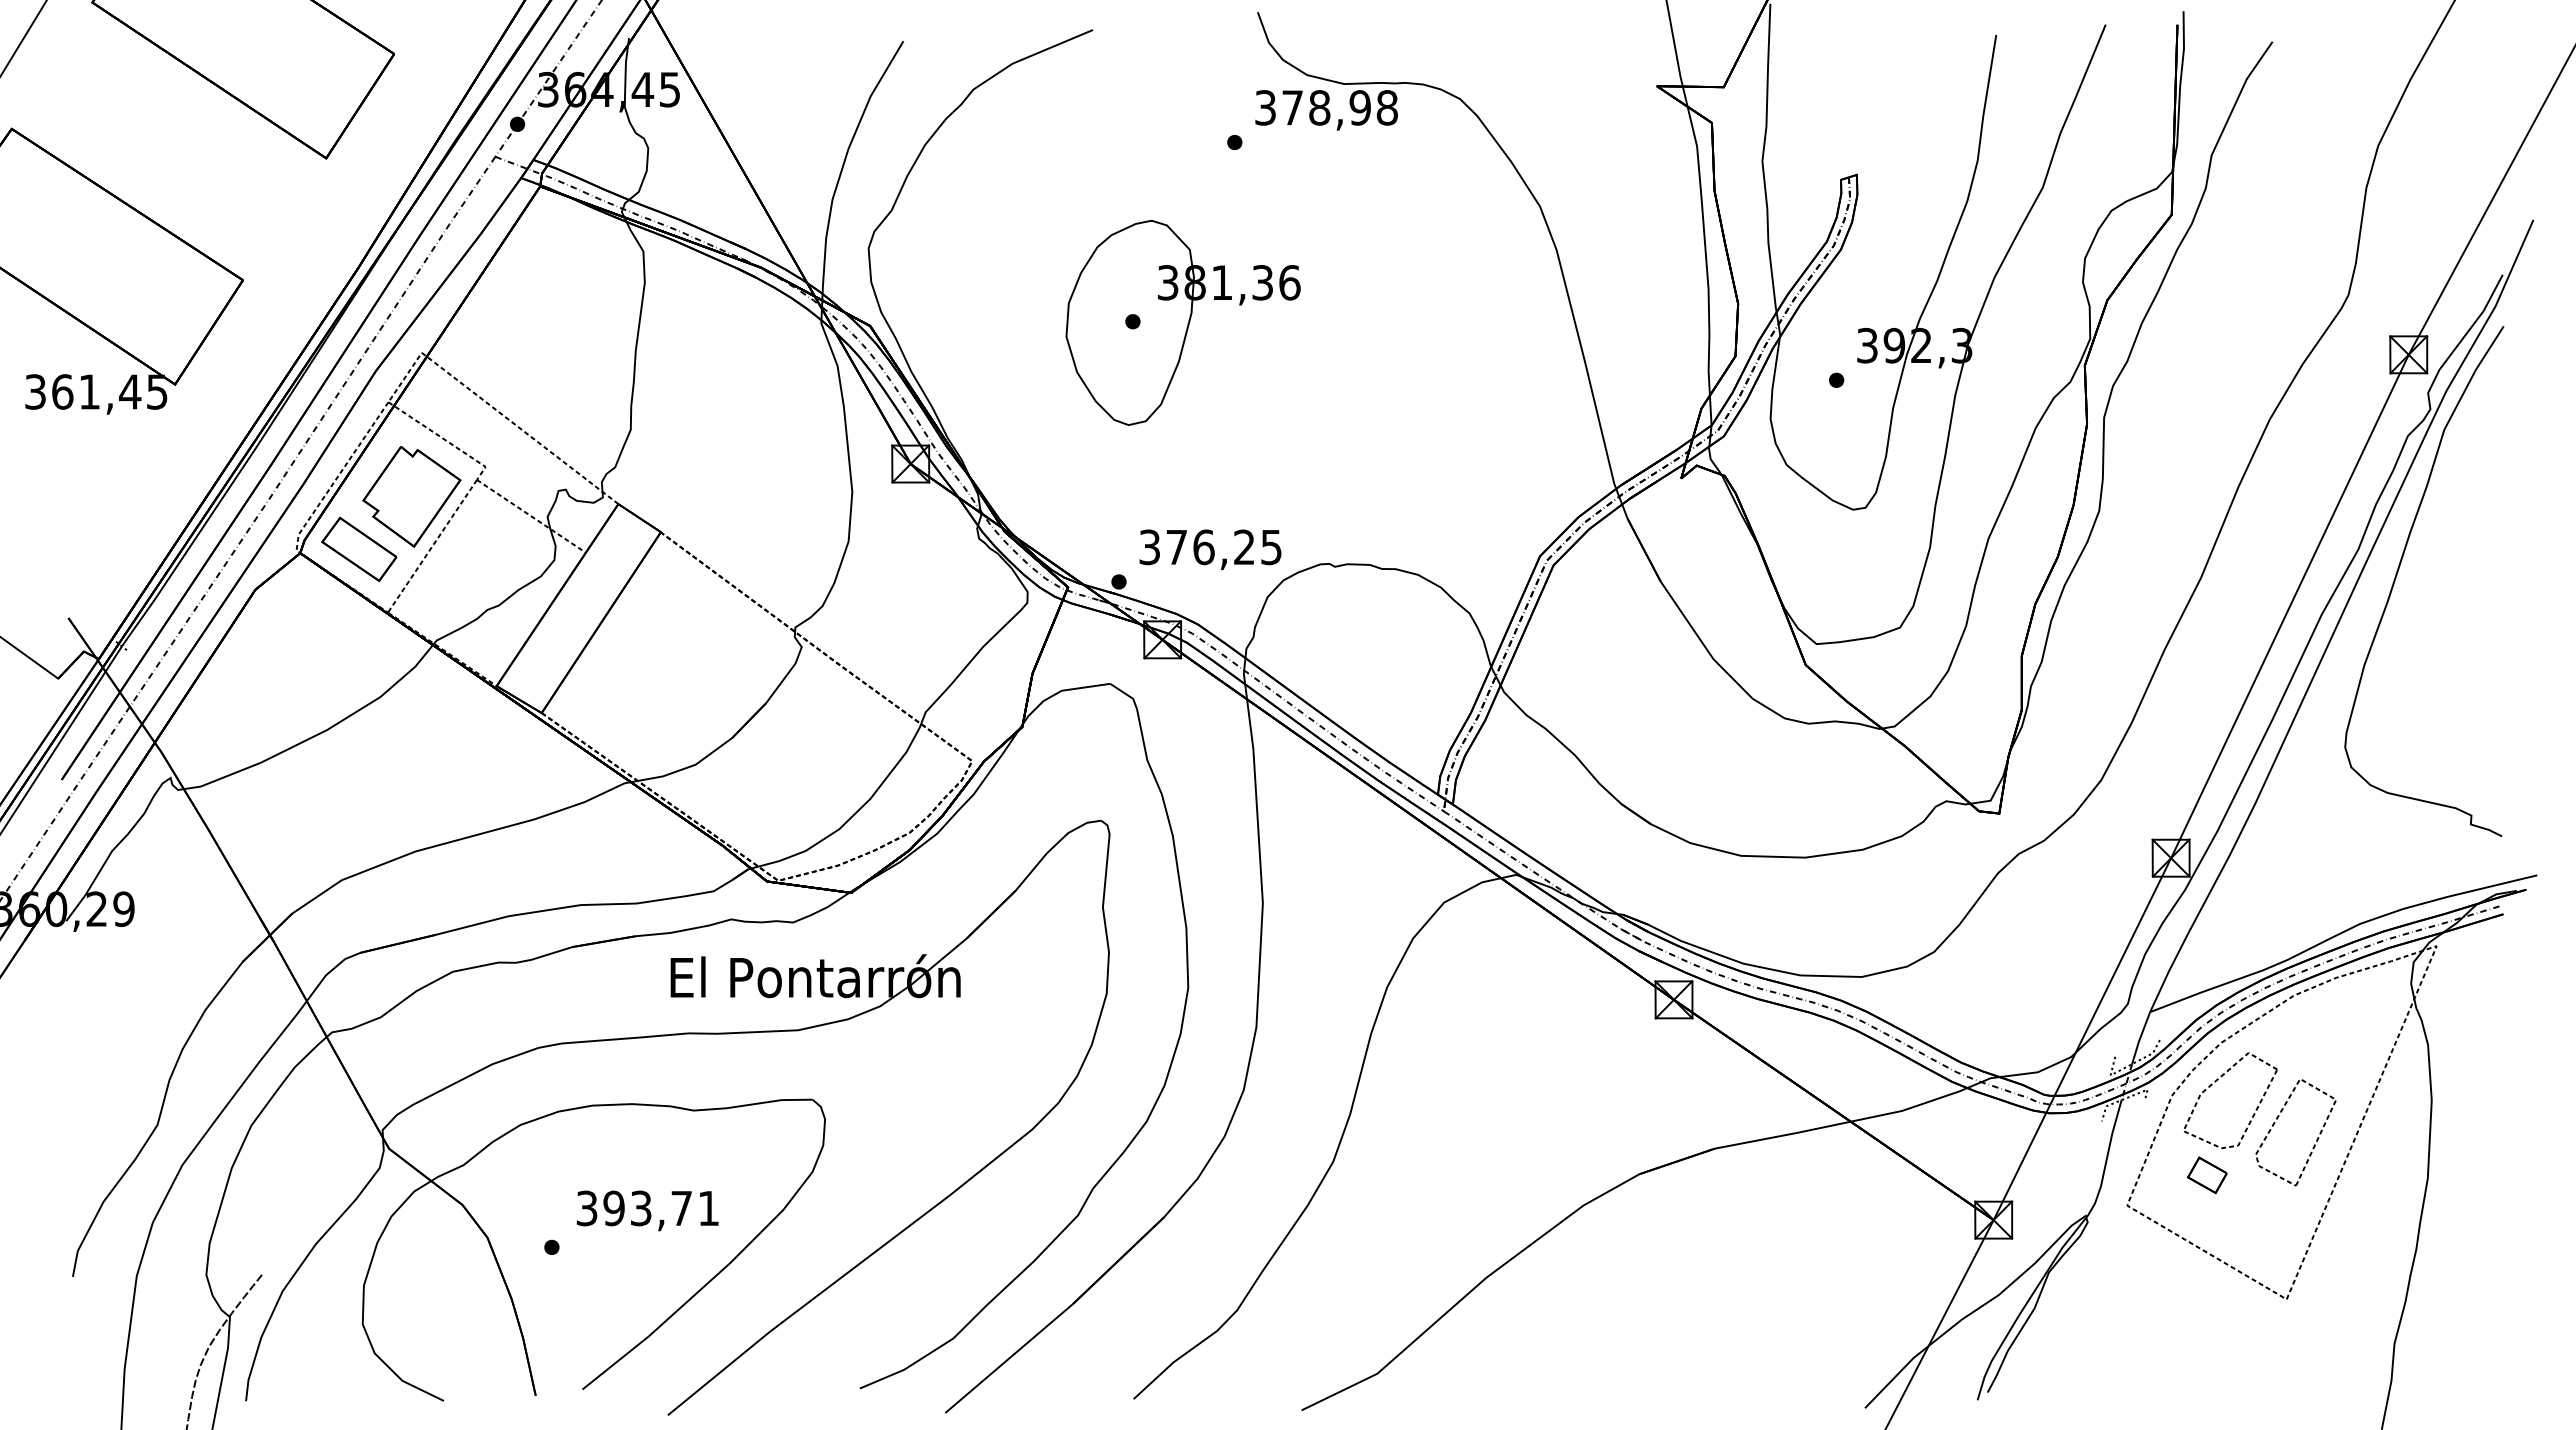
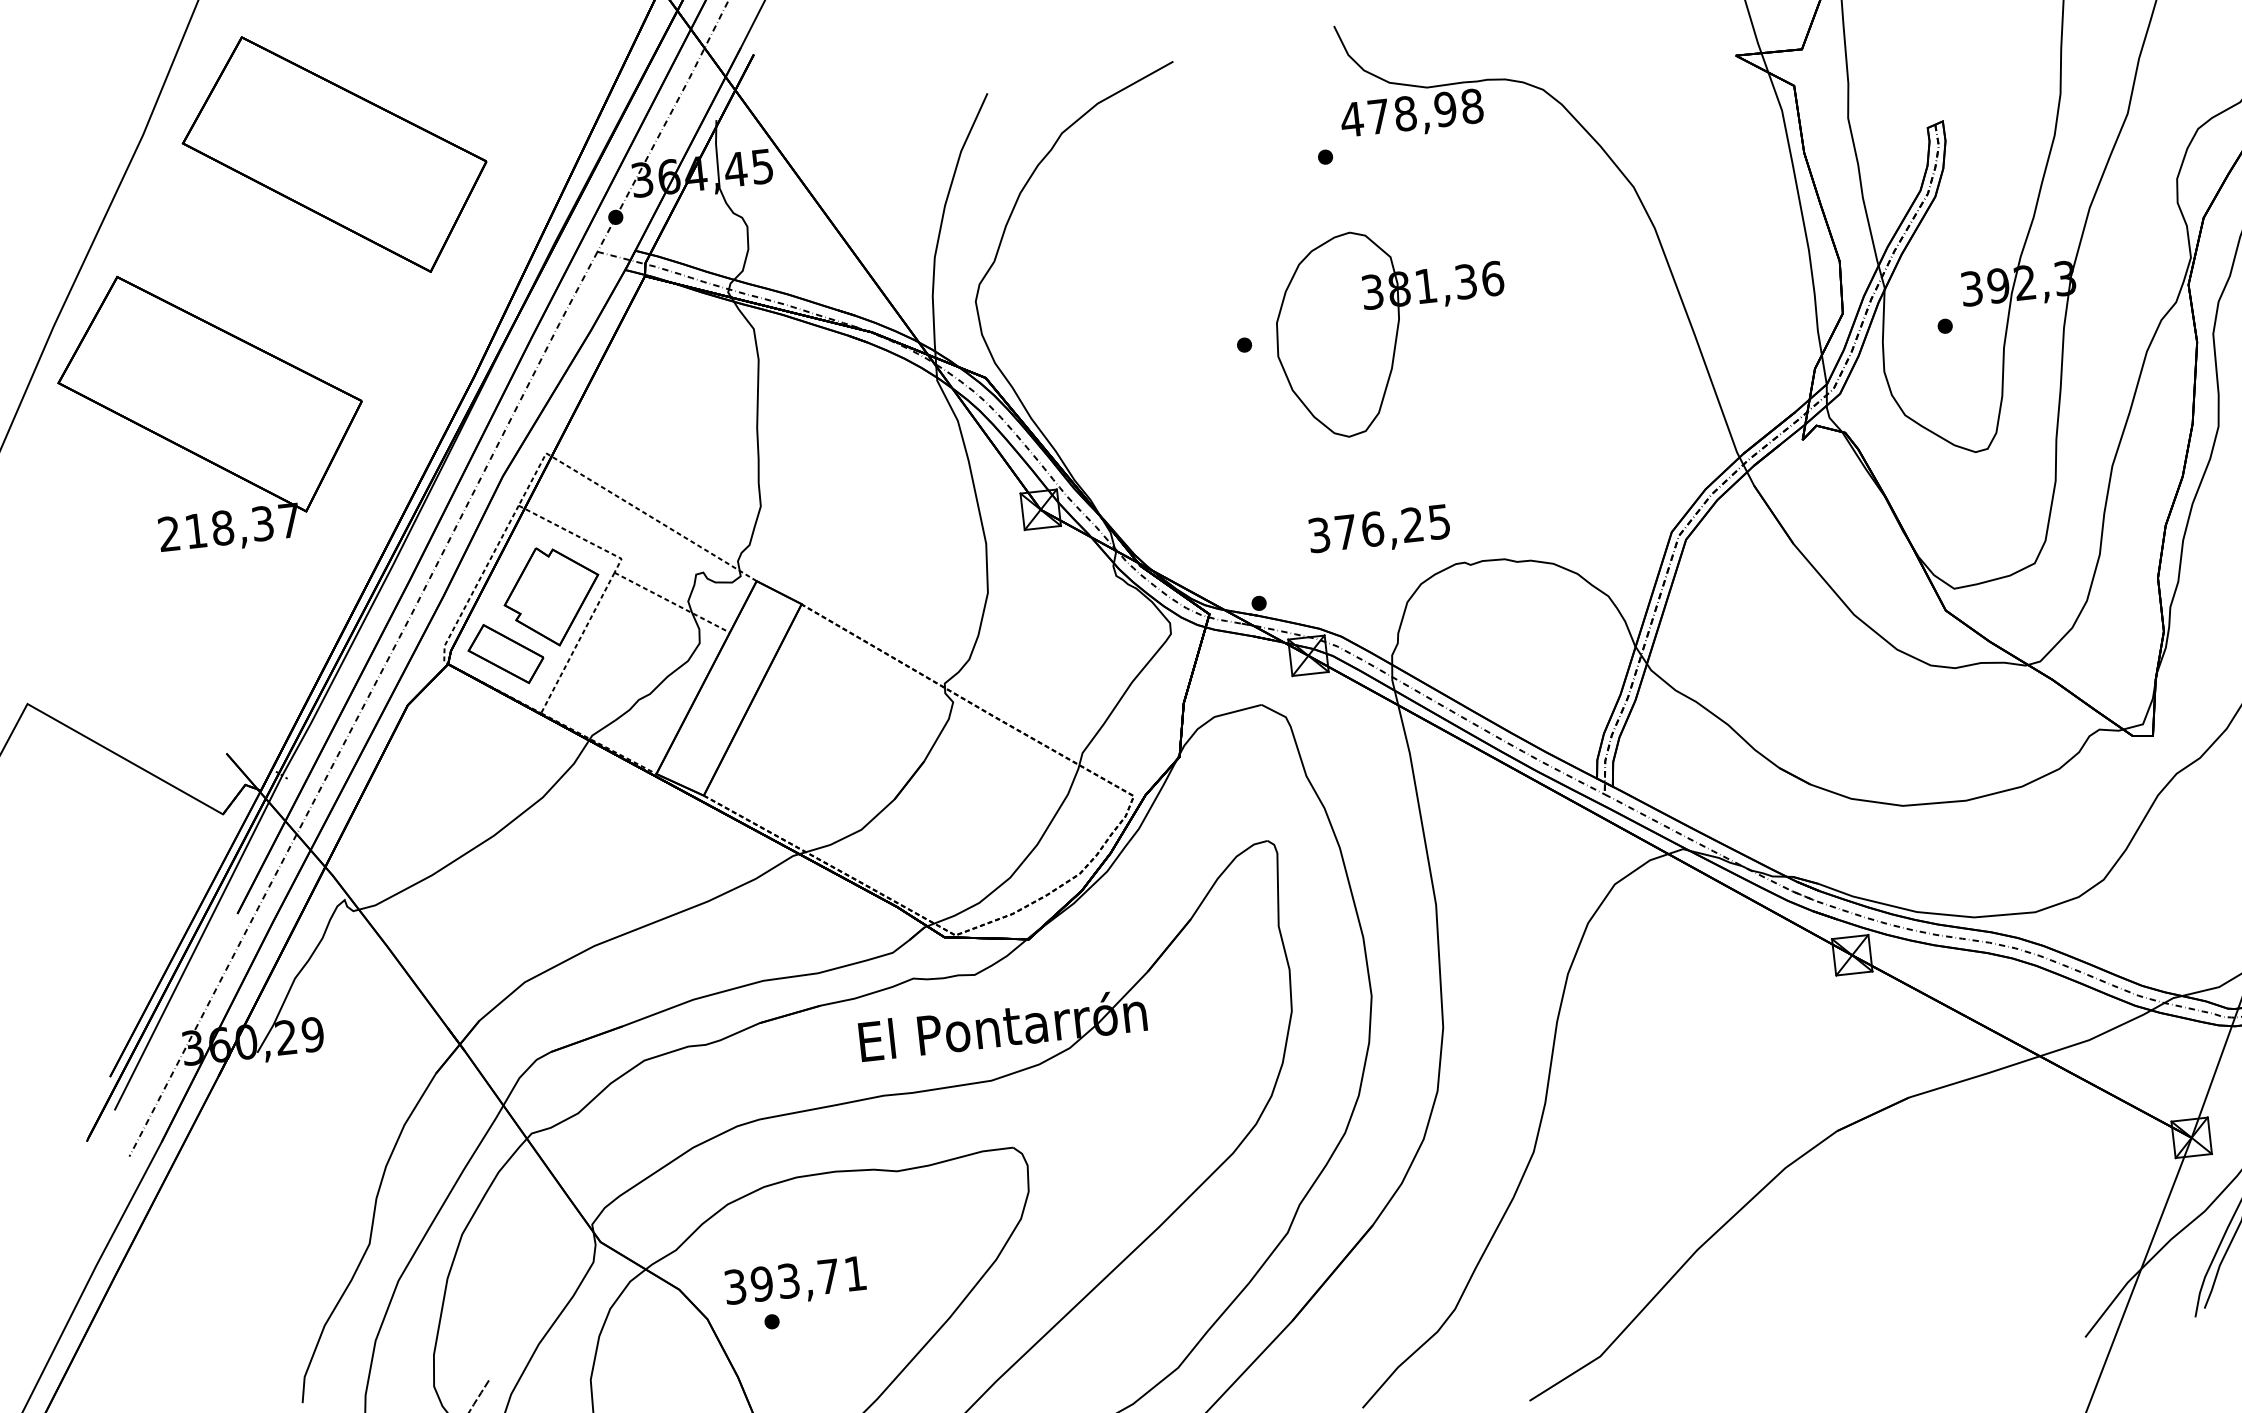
text: (1265, 107) -> (1351, 119), 378,98 -> 478,98
part: (1182, 322) -> (1391, 329), moved
text: (96, 391) -> (229, 526), 361,45 -> 218,37
text: (1210, 549) -> (1379, 530), moved
text: (647, 1210) -> (795, 1282), moved

